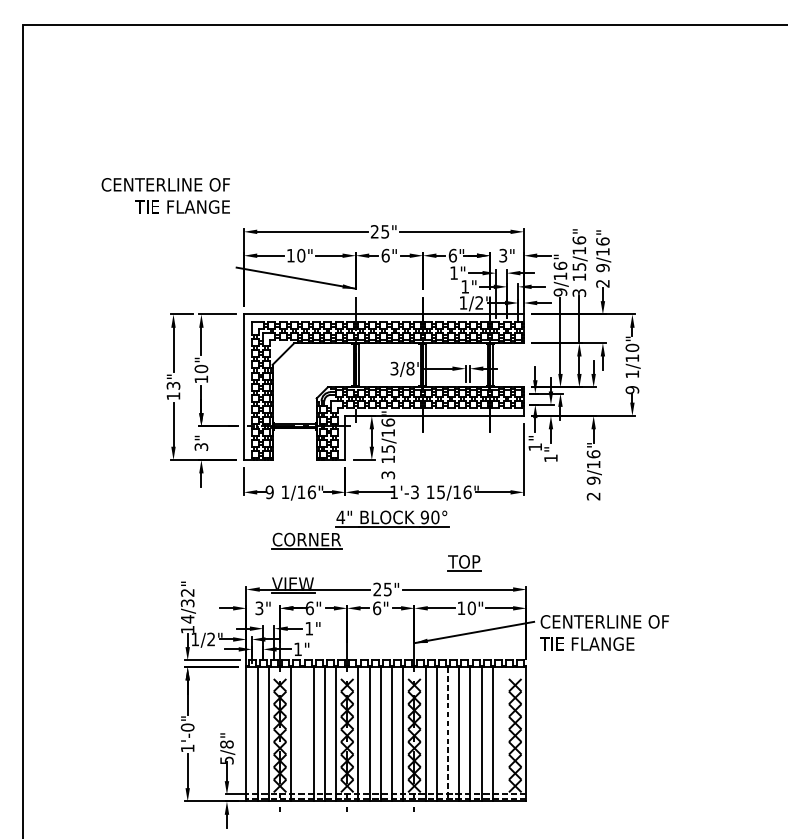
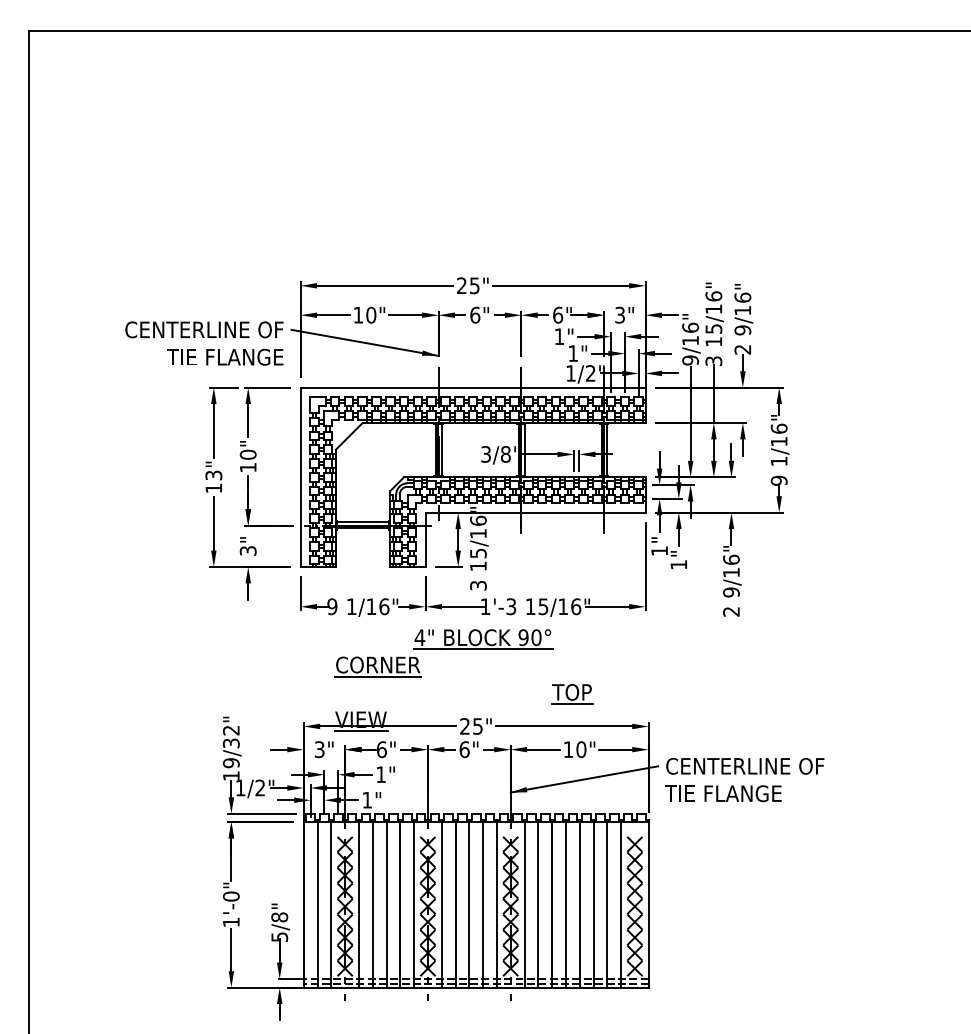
text: (165, 195) -> (204, 343), moved
text: (631, 347) -> (778, 428), 1/10" -> 1/16"
text: (187, 618) -> (230, 762), 14/32" -> 19/32"
line: (302, 734) -> (372, 904), added
line: (448, 734) -> (552, 904), dashed -> solid
line: (504, 734) -> (621, 904), added

